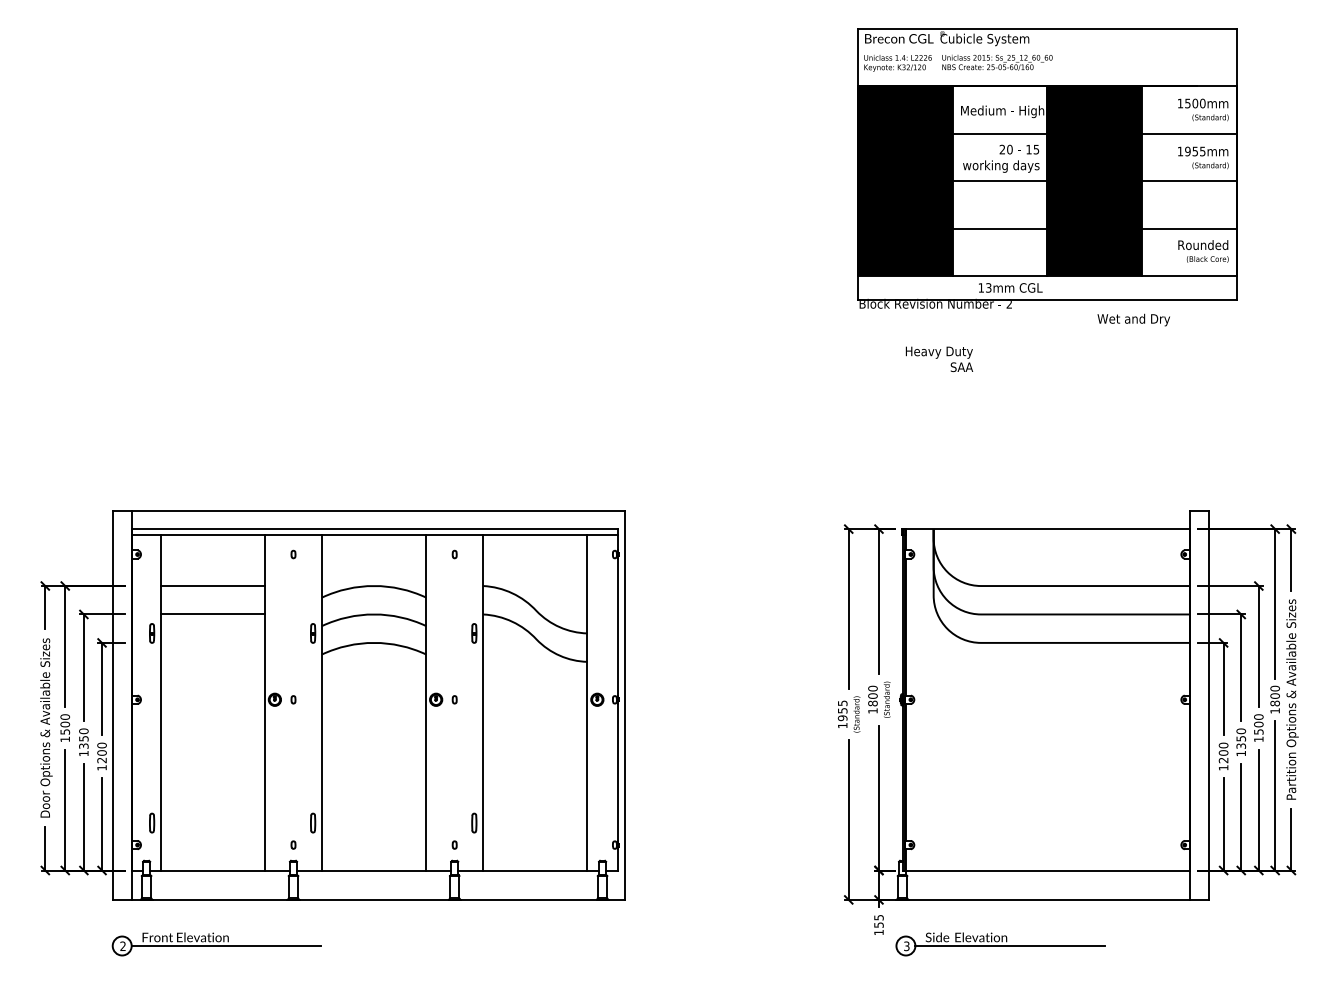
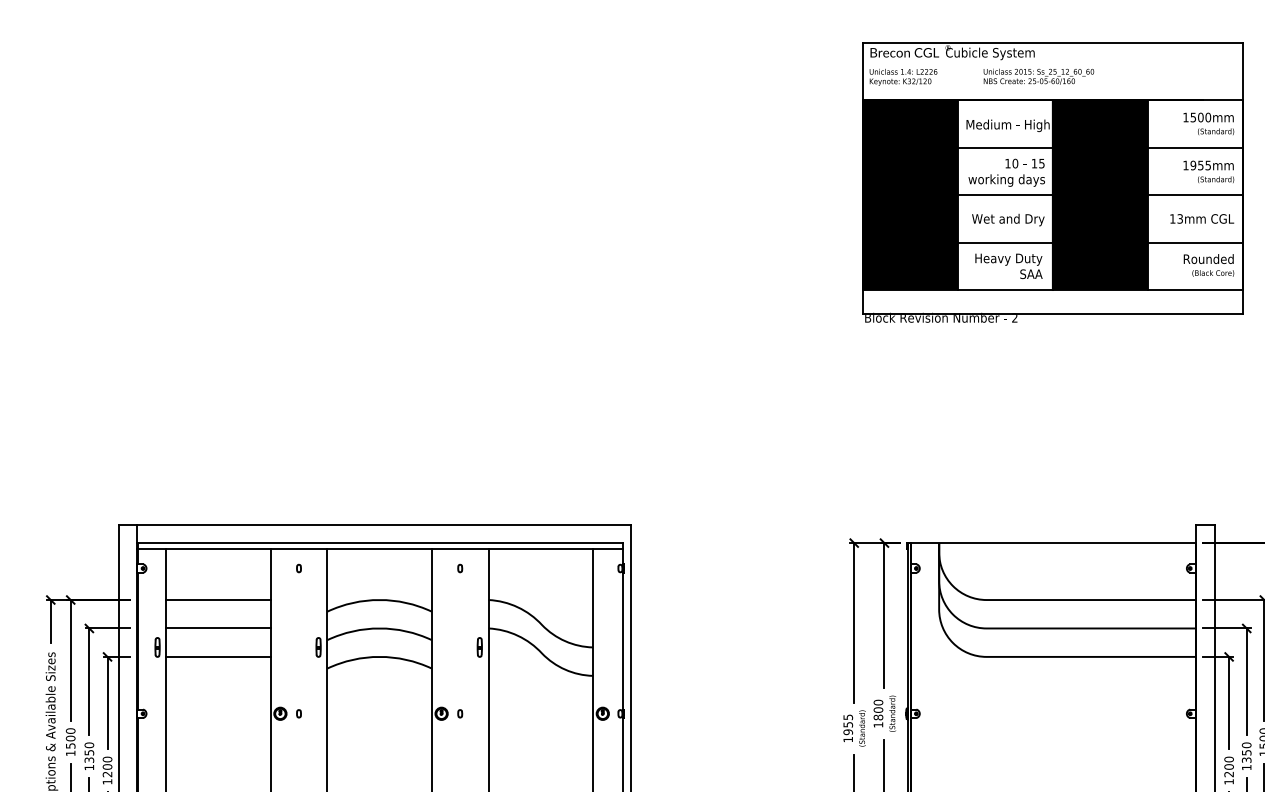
text: (997, 62) -> (1038, 76), moved
text: (1001, 149) -> (1006, 163), 20 -> 10
text: (1010, 287) -> (1201, 218), moved
text: (1133, 319) -> (1007, 219), moved
text: (939, 359) -> (1008, 266), moved
line: (212, 642) -> (217, 656), added

